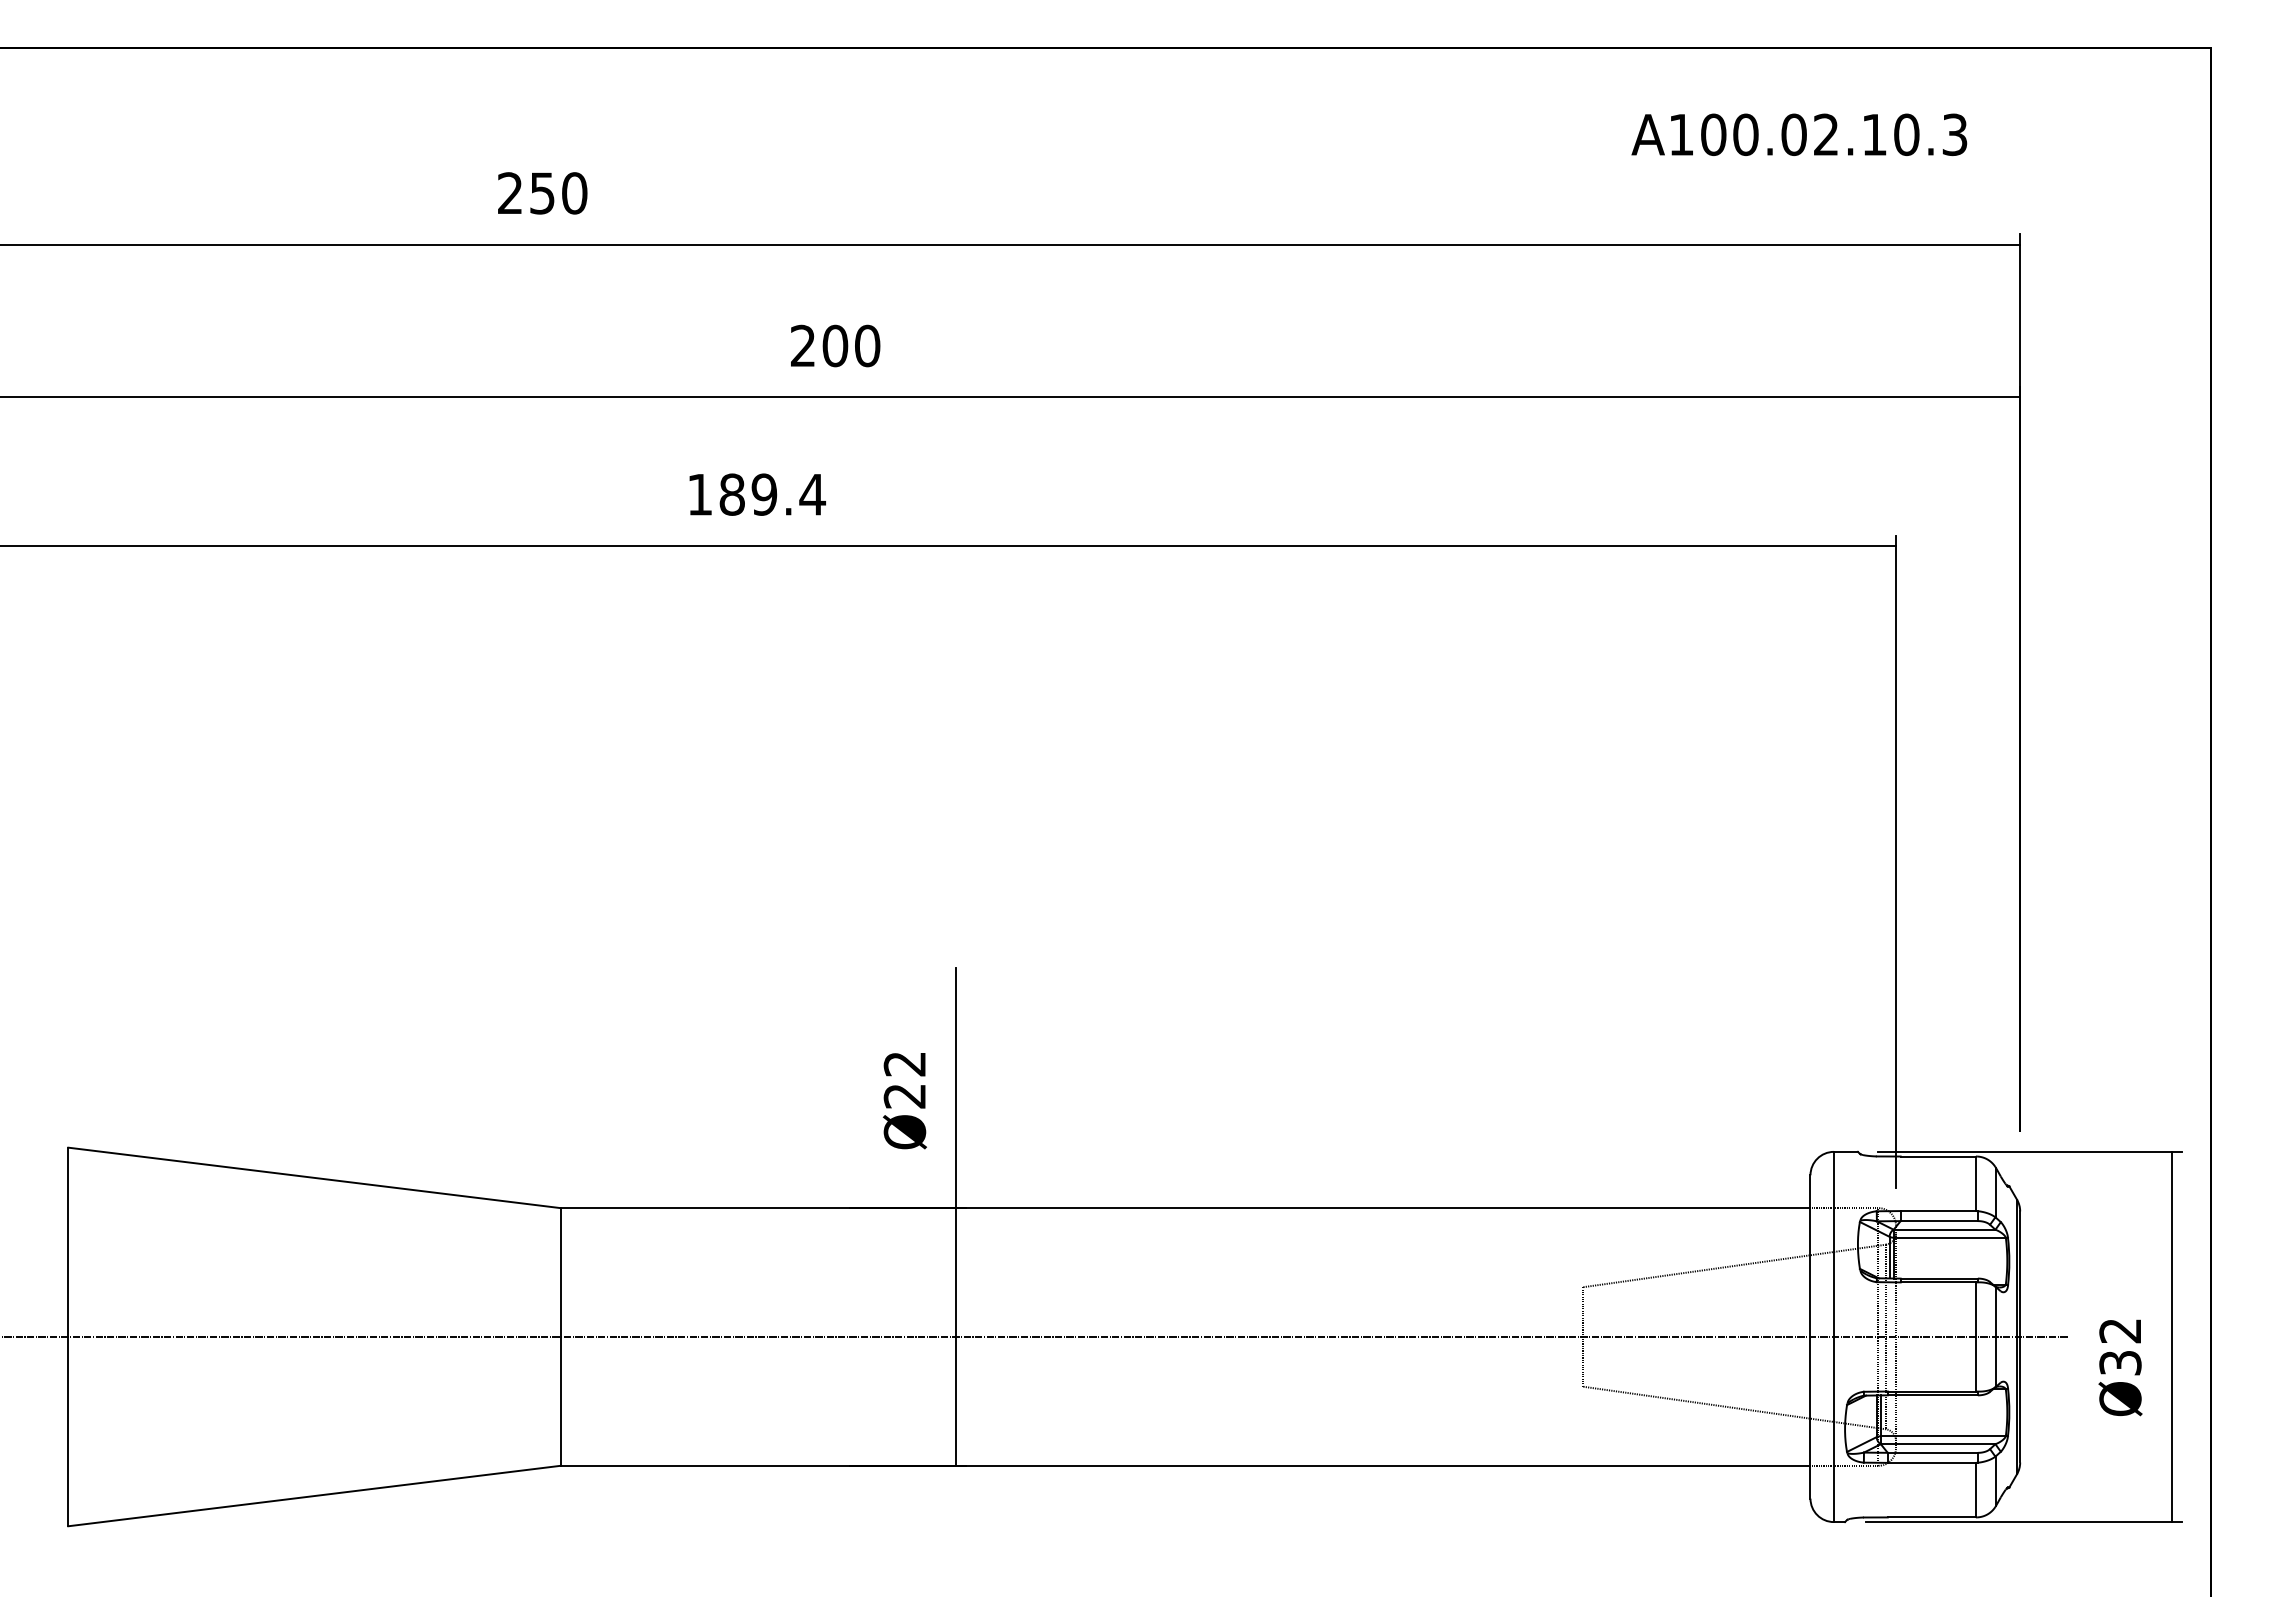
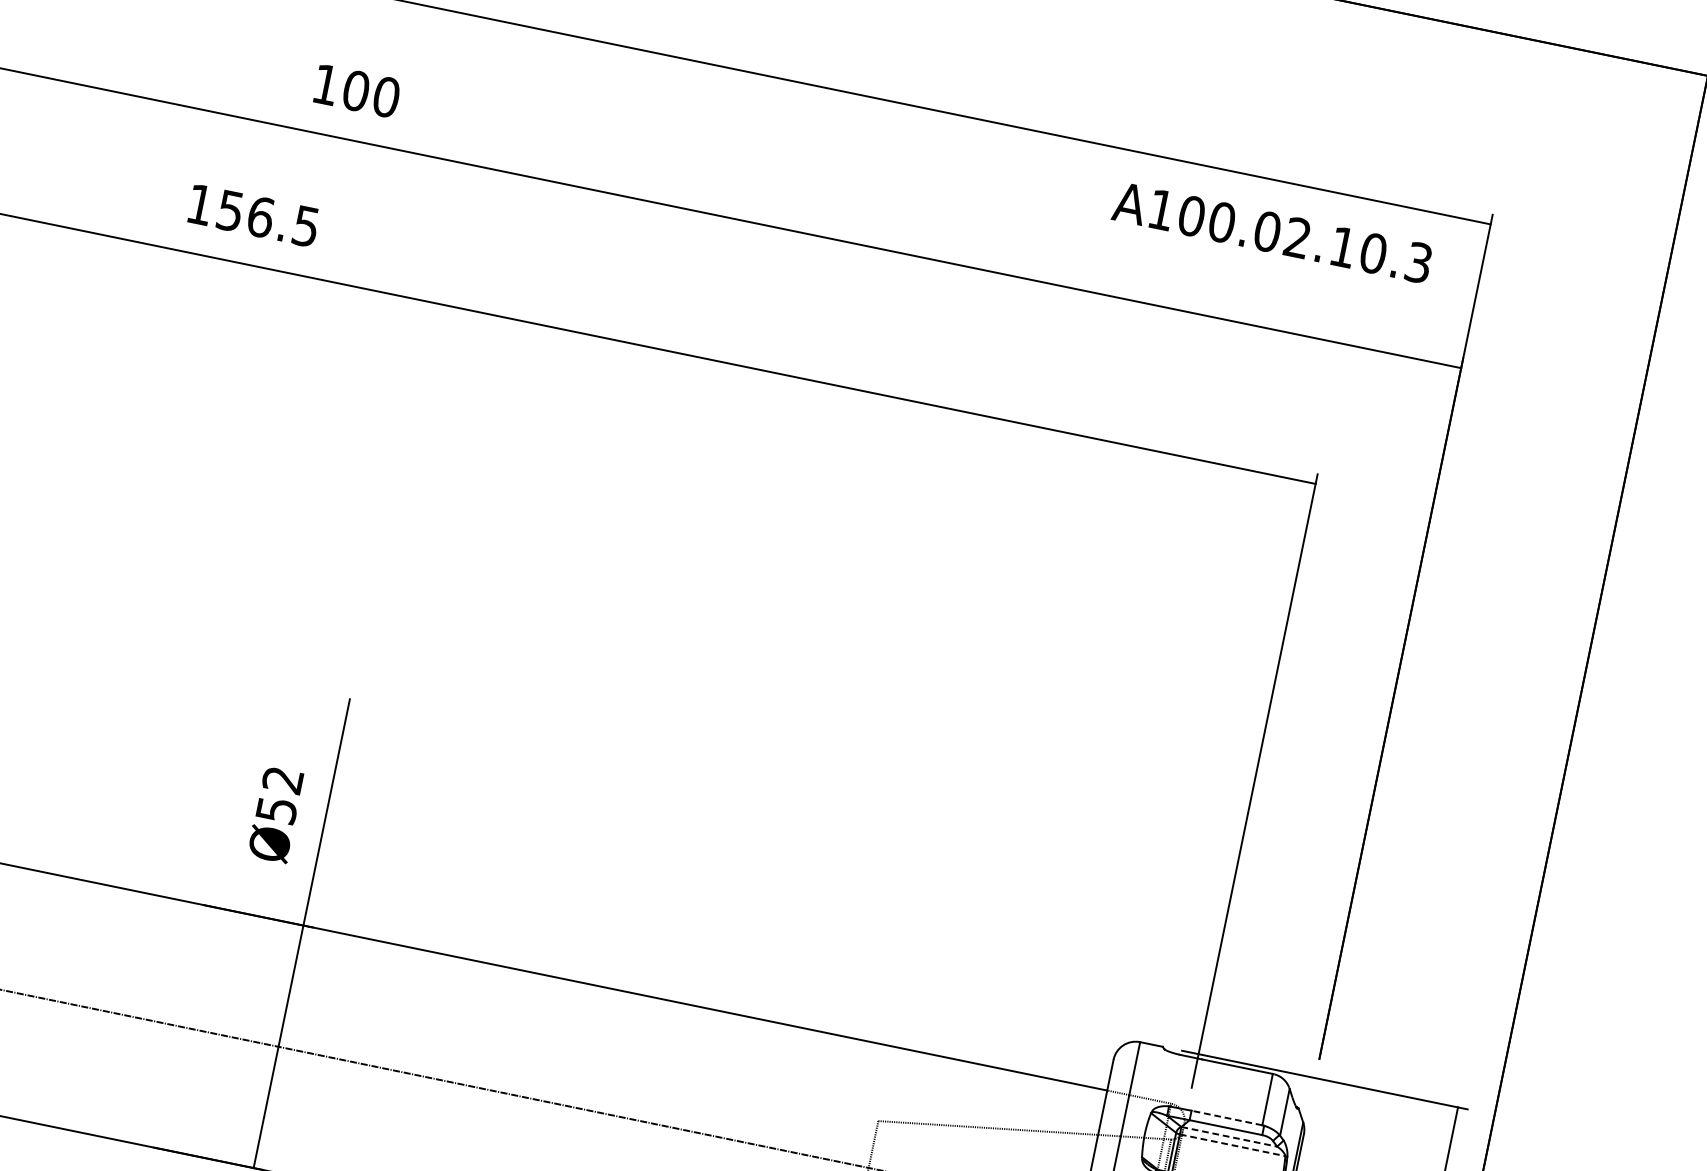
text: (1799, 134) -> (1272, 232), moved
text: (802, 345) -> (325, 84), 200 -> 100
text: (772, 494) -> (268, 218), 189.4 -> 156.5
text: (904, 1096) -> (276, 810), Ø22 -> Ø52
line: (1938, 1211) -> (1227, 1118), solid -> dashed
line: (1944, 1229) -> (1229, 1136), solid -> dashed
line: (1950, 1237) -> (1233, 1145), solid -> dashed

